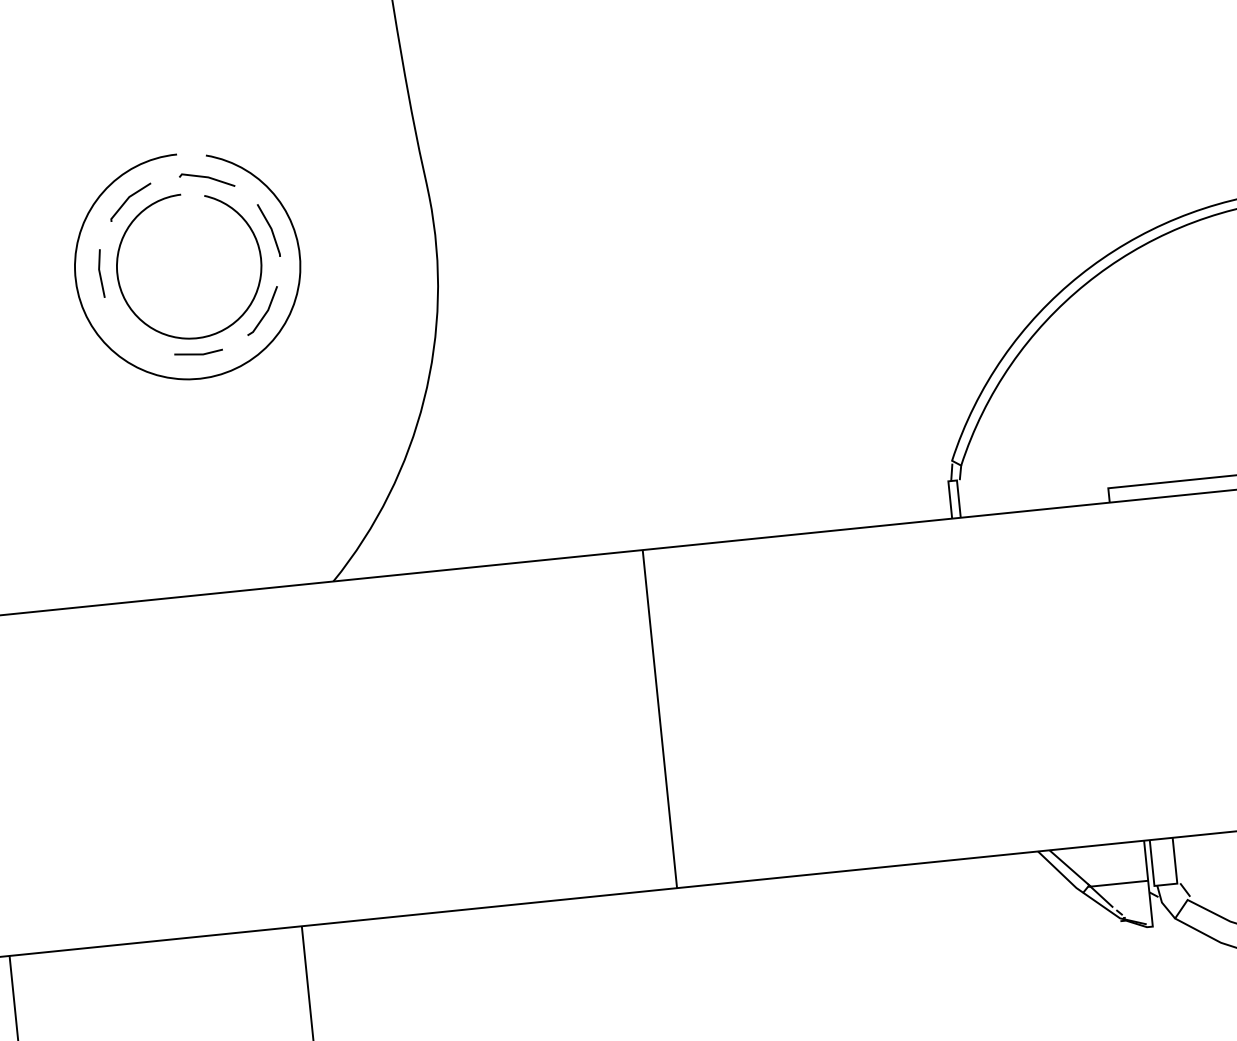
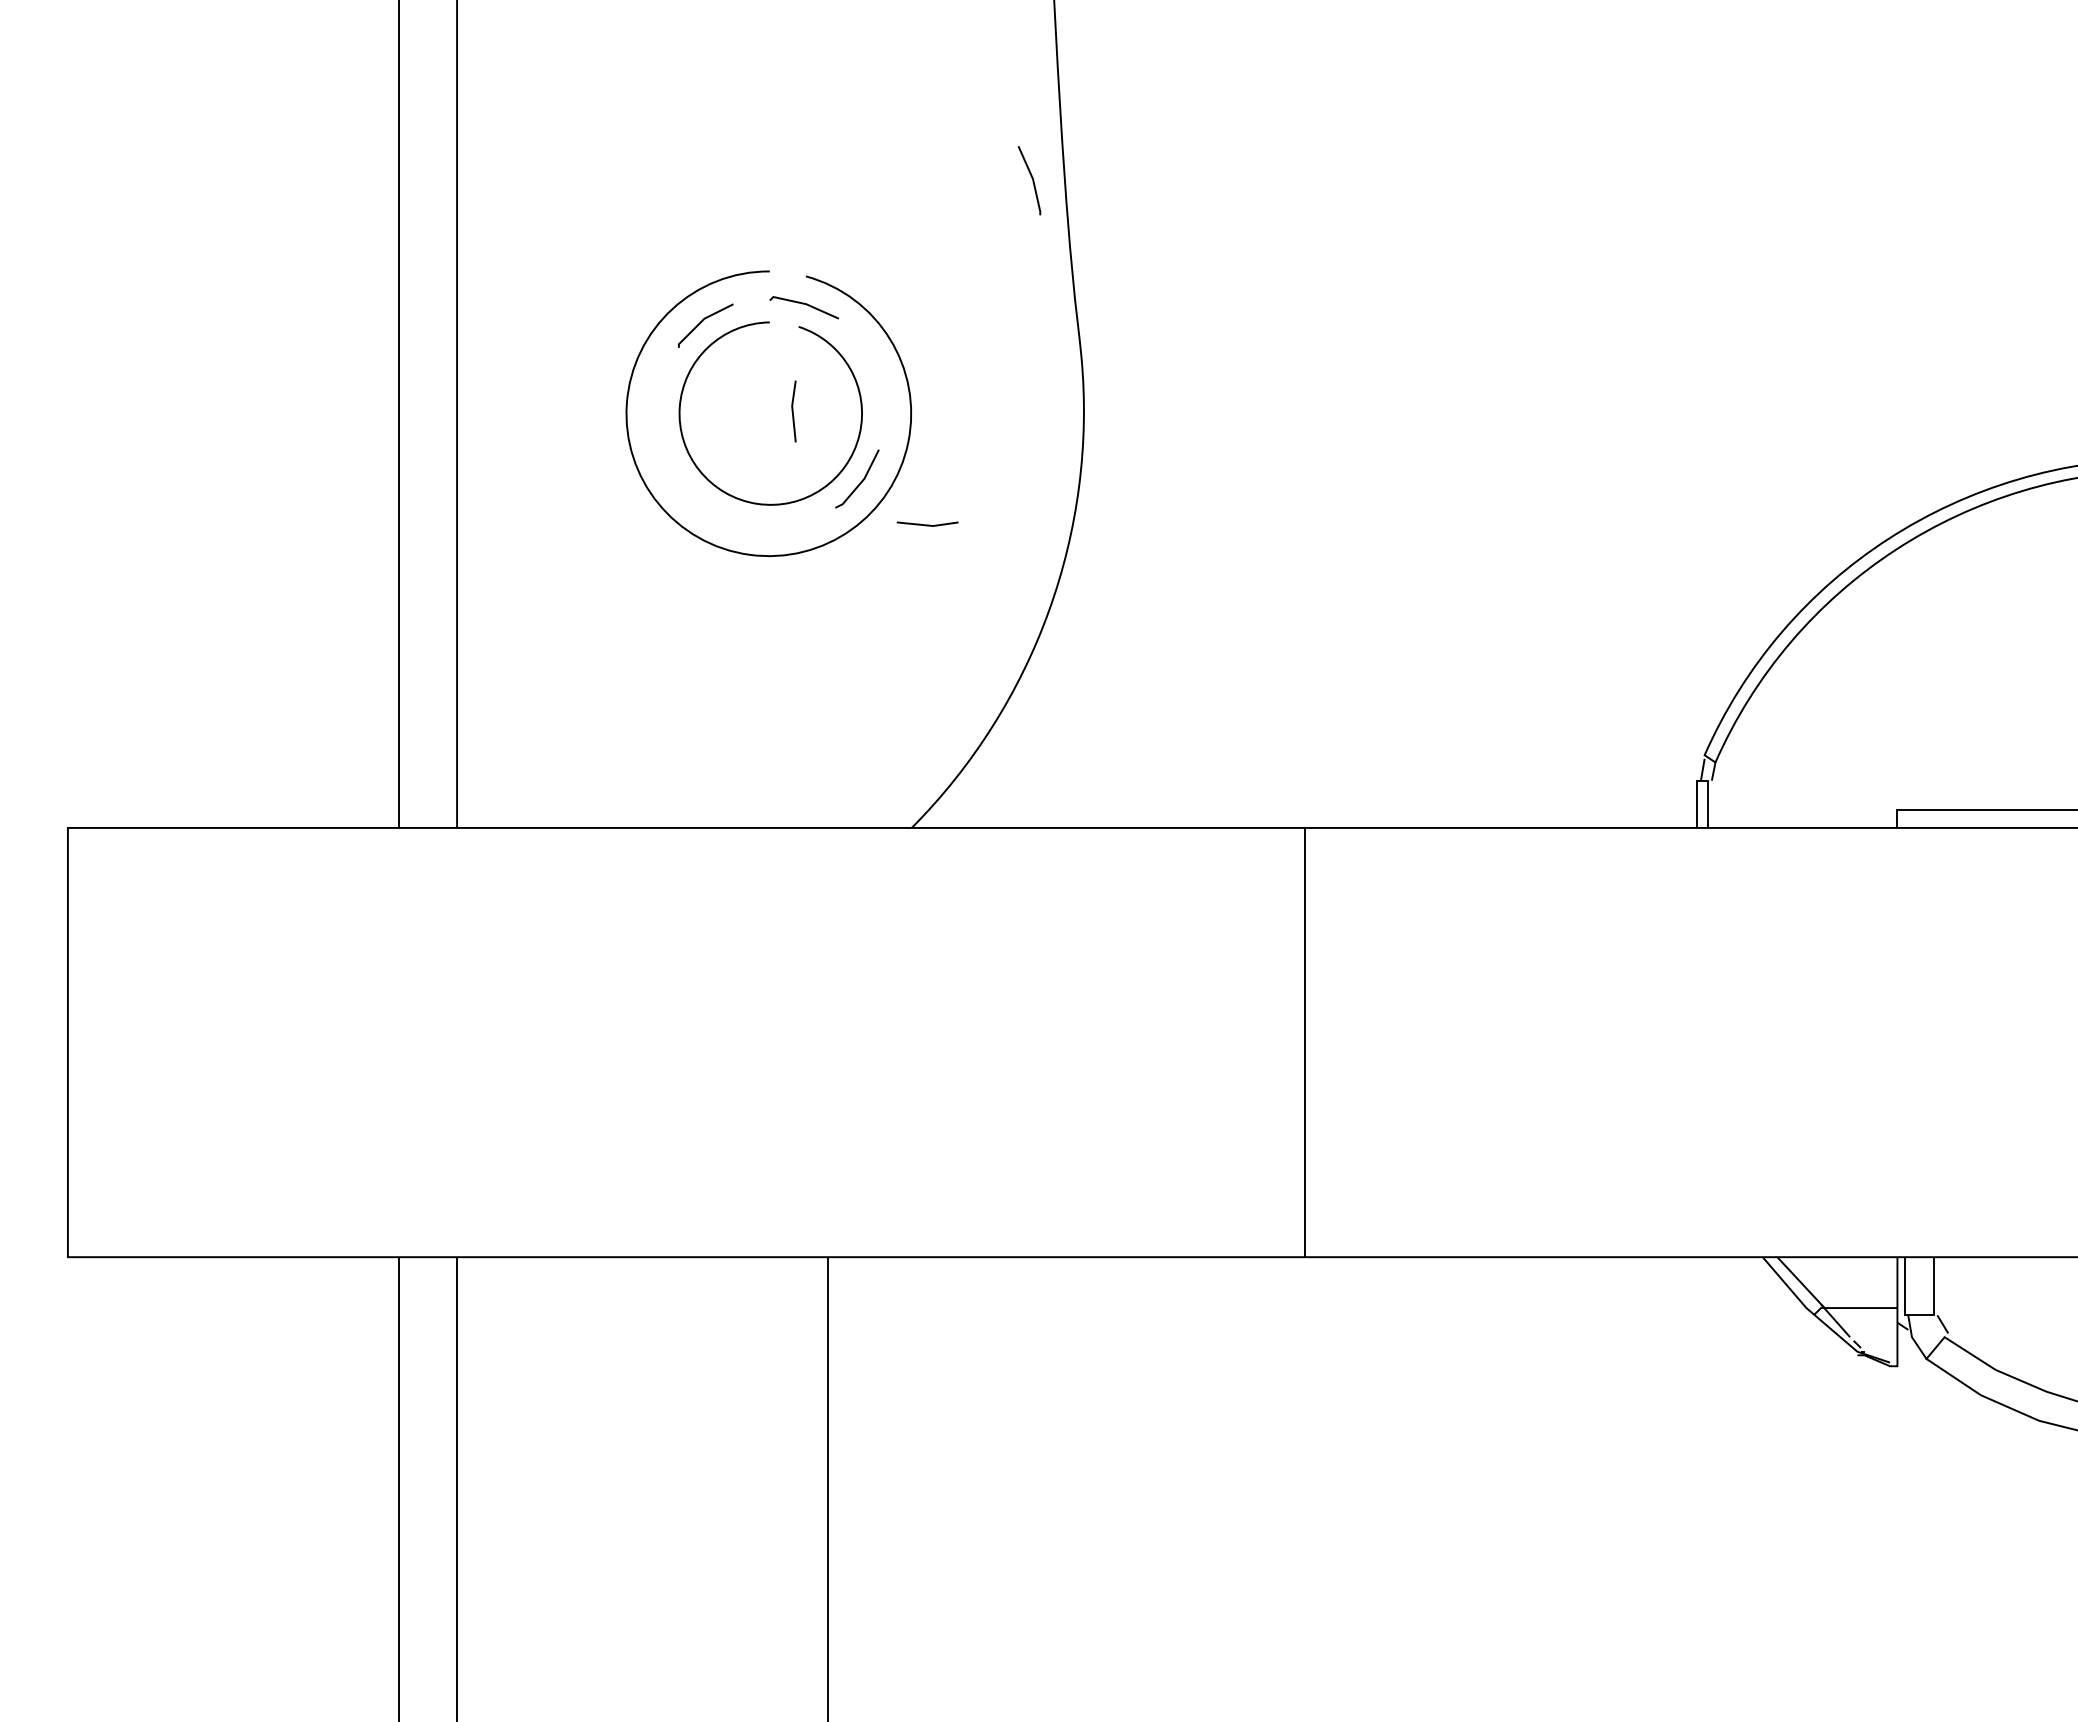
curve: (270, 228) -> (1031, 178), moved
curve: (100, 273) -> (793, 411), moved
curve: (198, 353) -> (927, 524), moved

